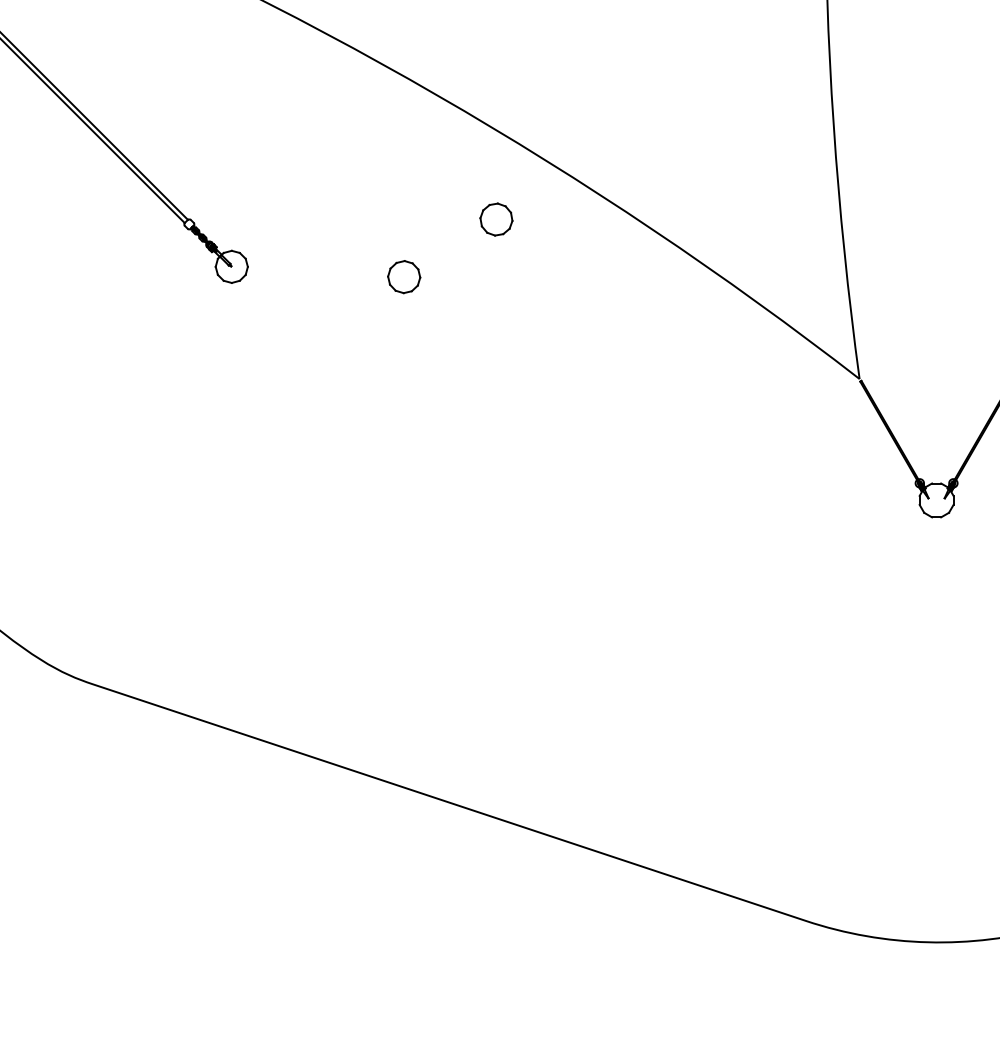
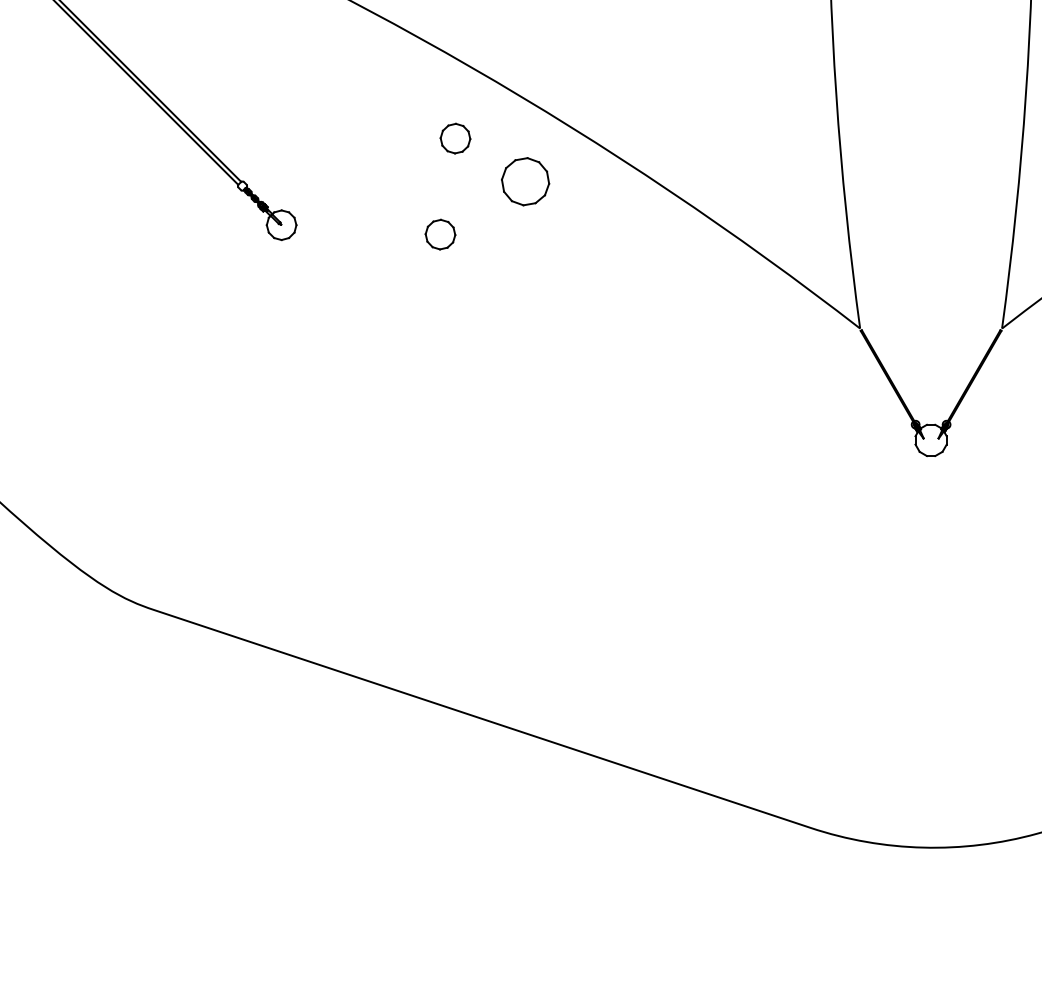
part: (420, 172) -> (455, 138), added
part: (496, 219) -> (525, 181), size x1.6

